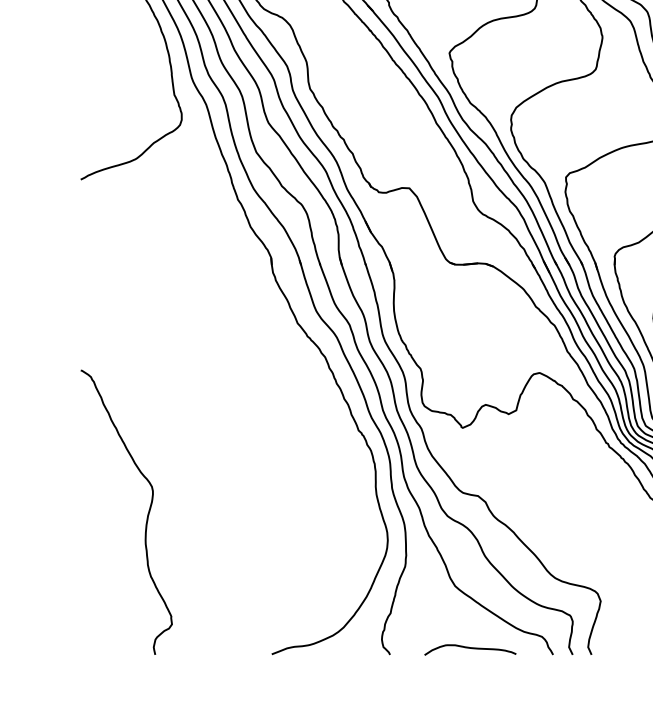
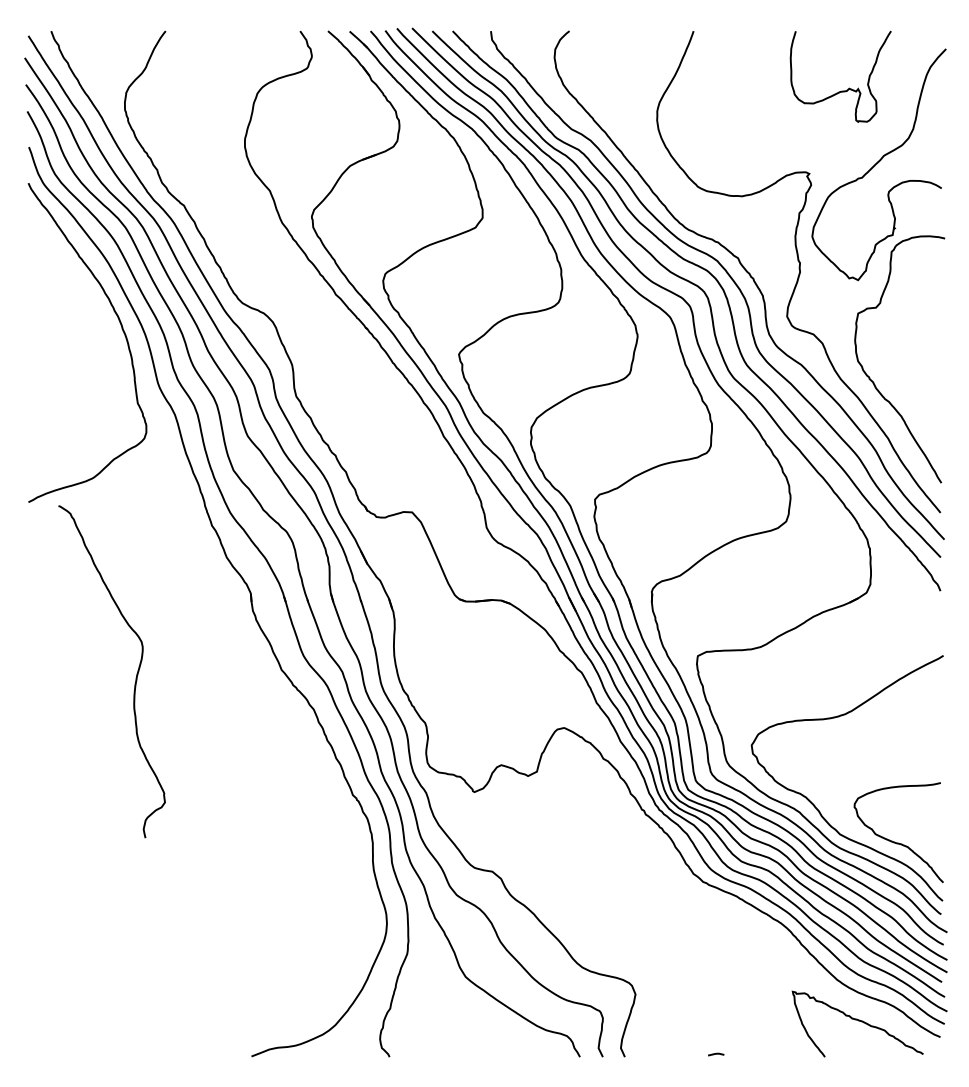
curve: (146, 517) -> (135, 677), moved
curve: (470, 648) -> (483, 1049), removed

